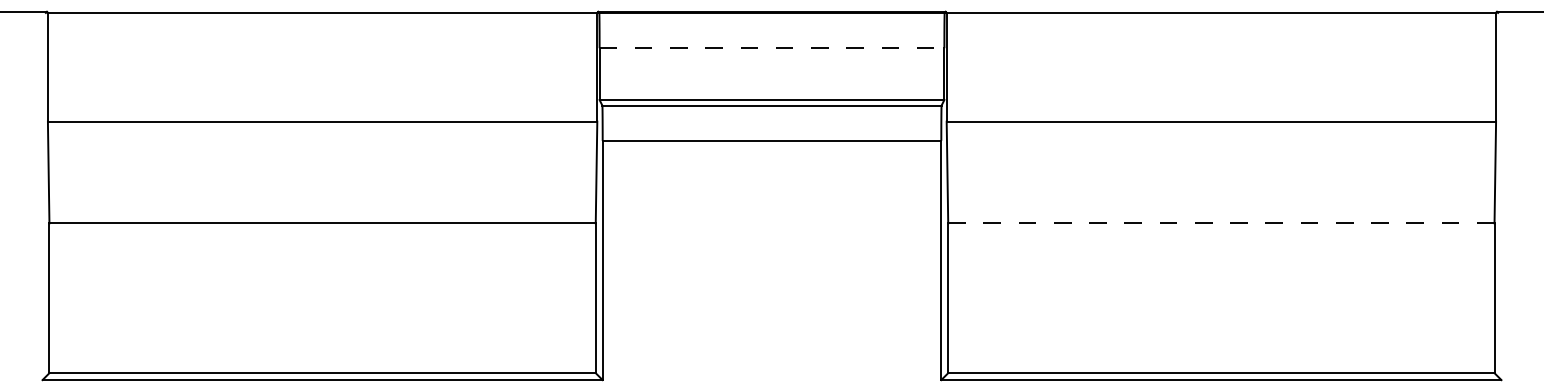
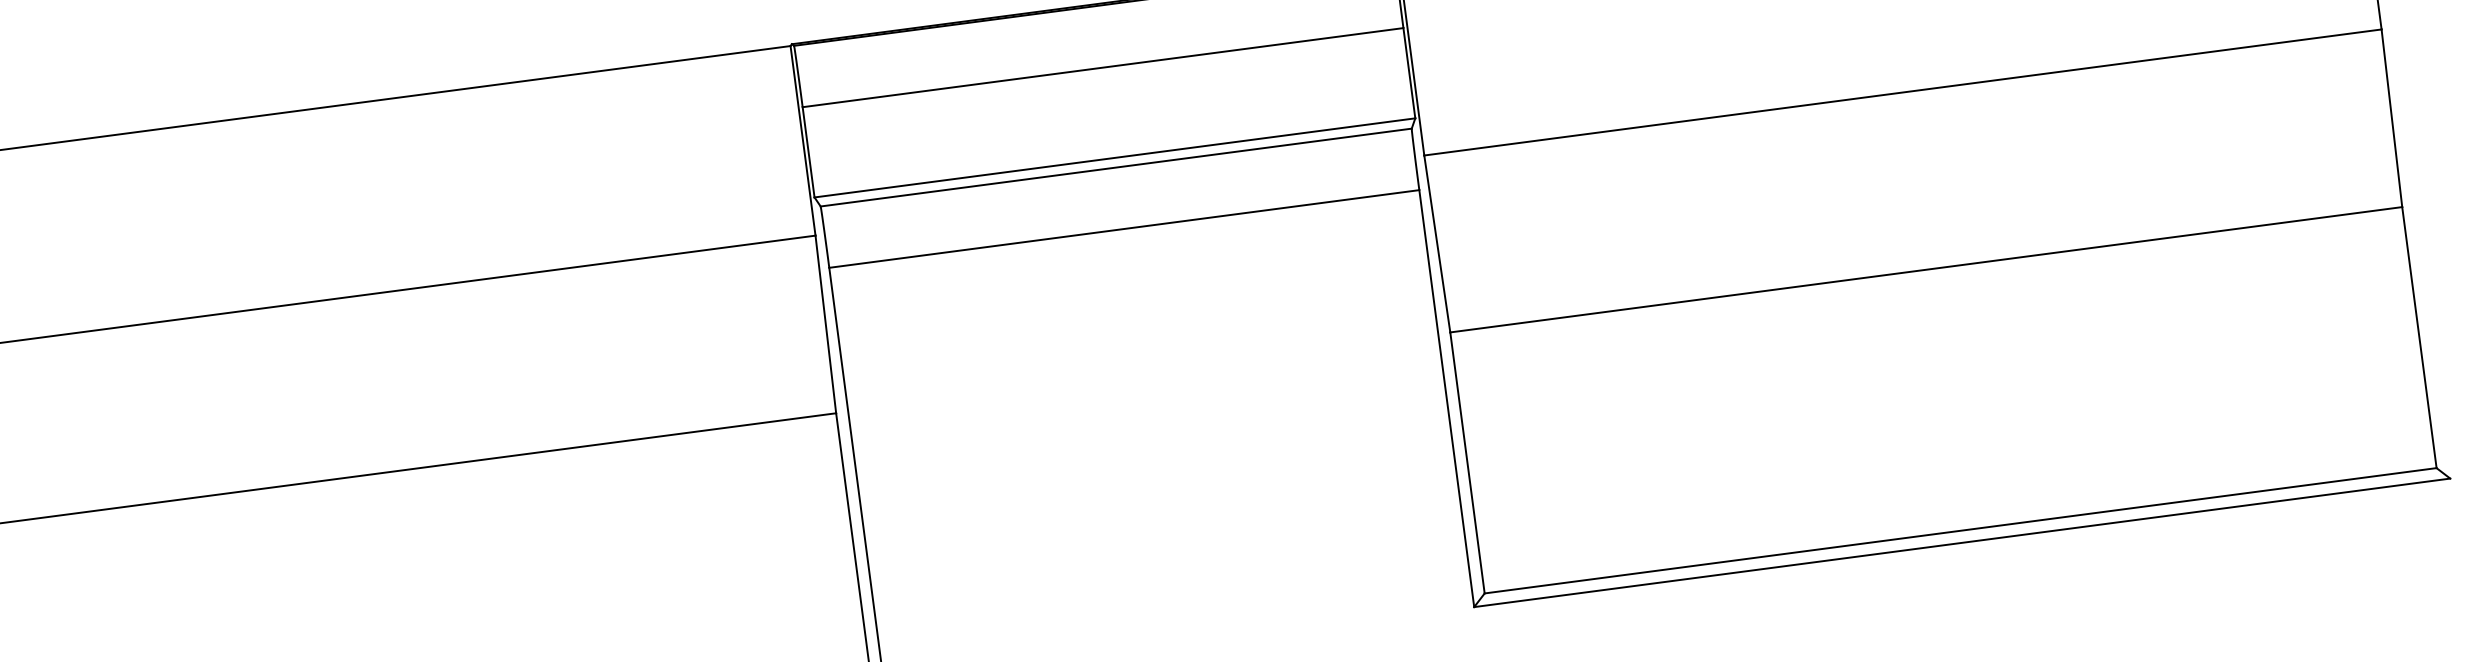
line: (772, 48) -> (1103, 68), dashed -> solid
line: (1220, 223) -> (1924, 270), dashed -> solid

